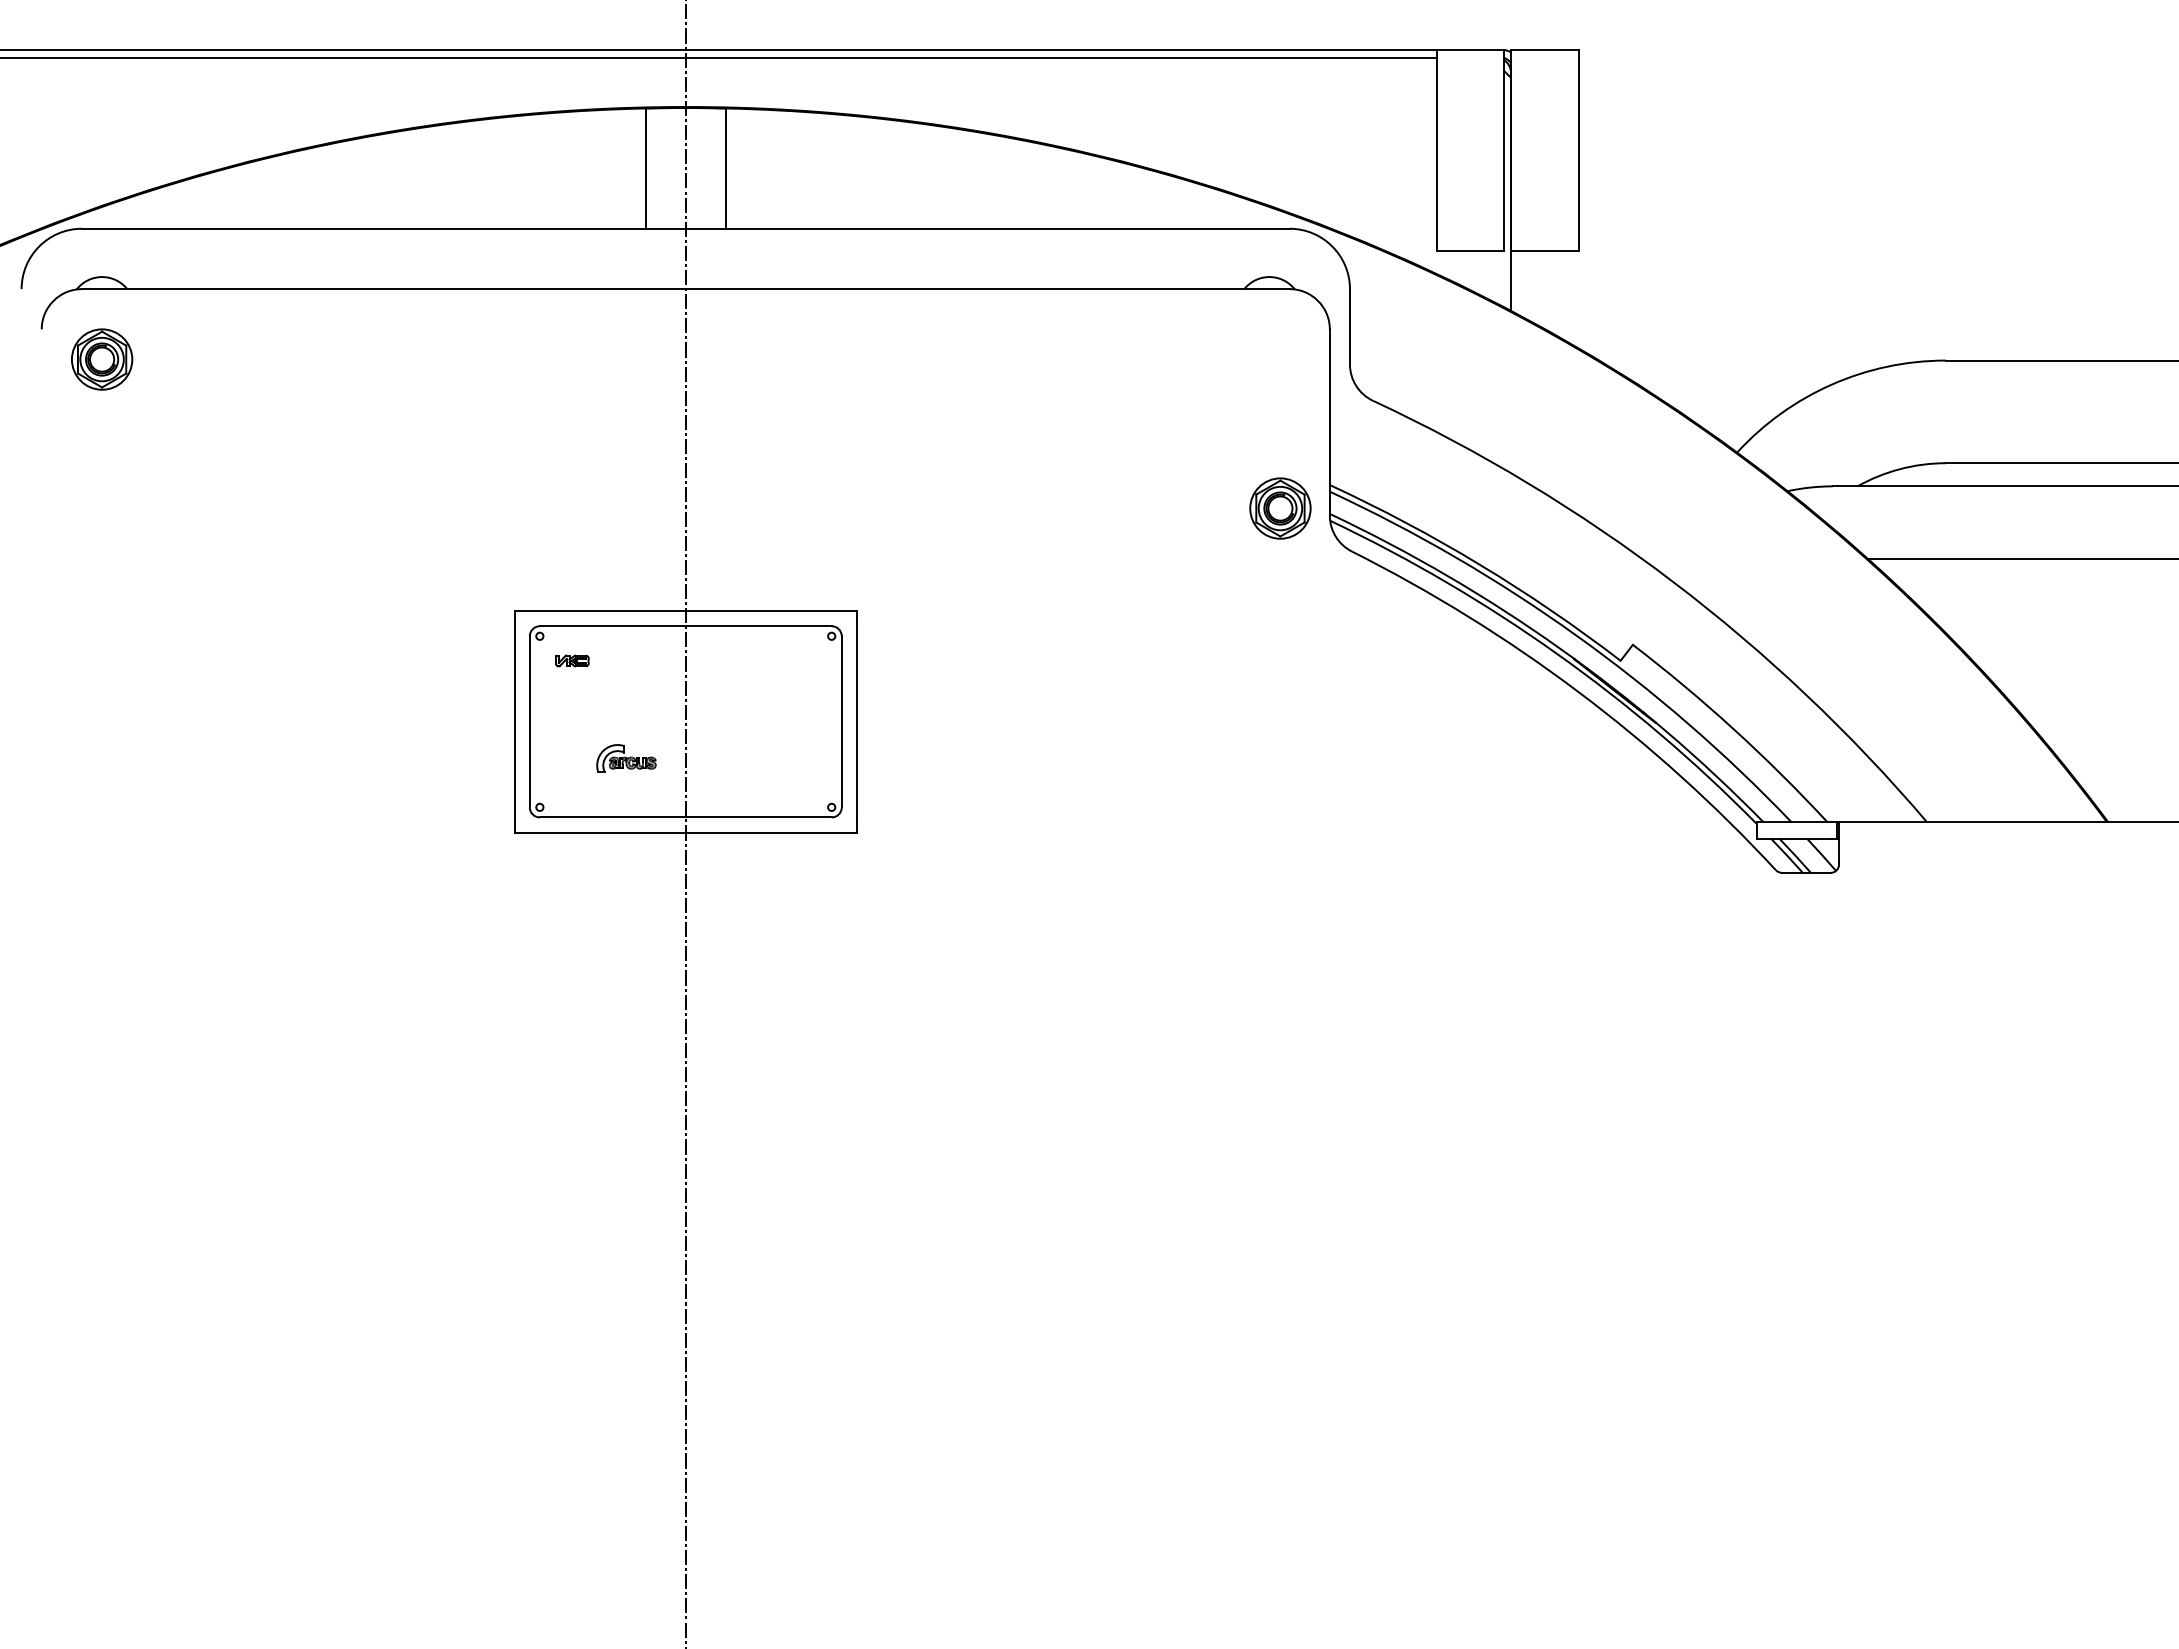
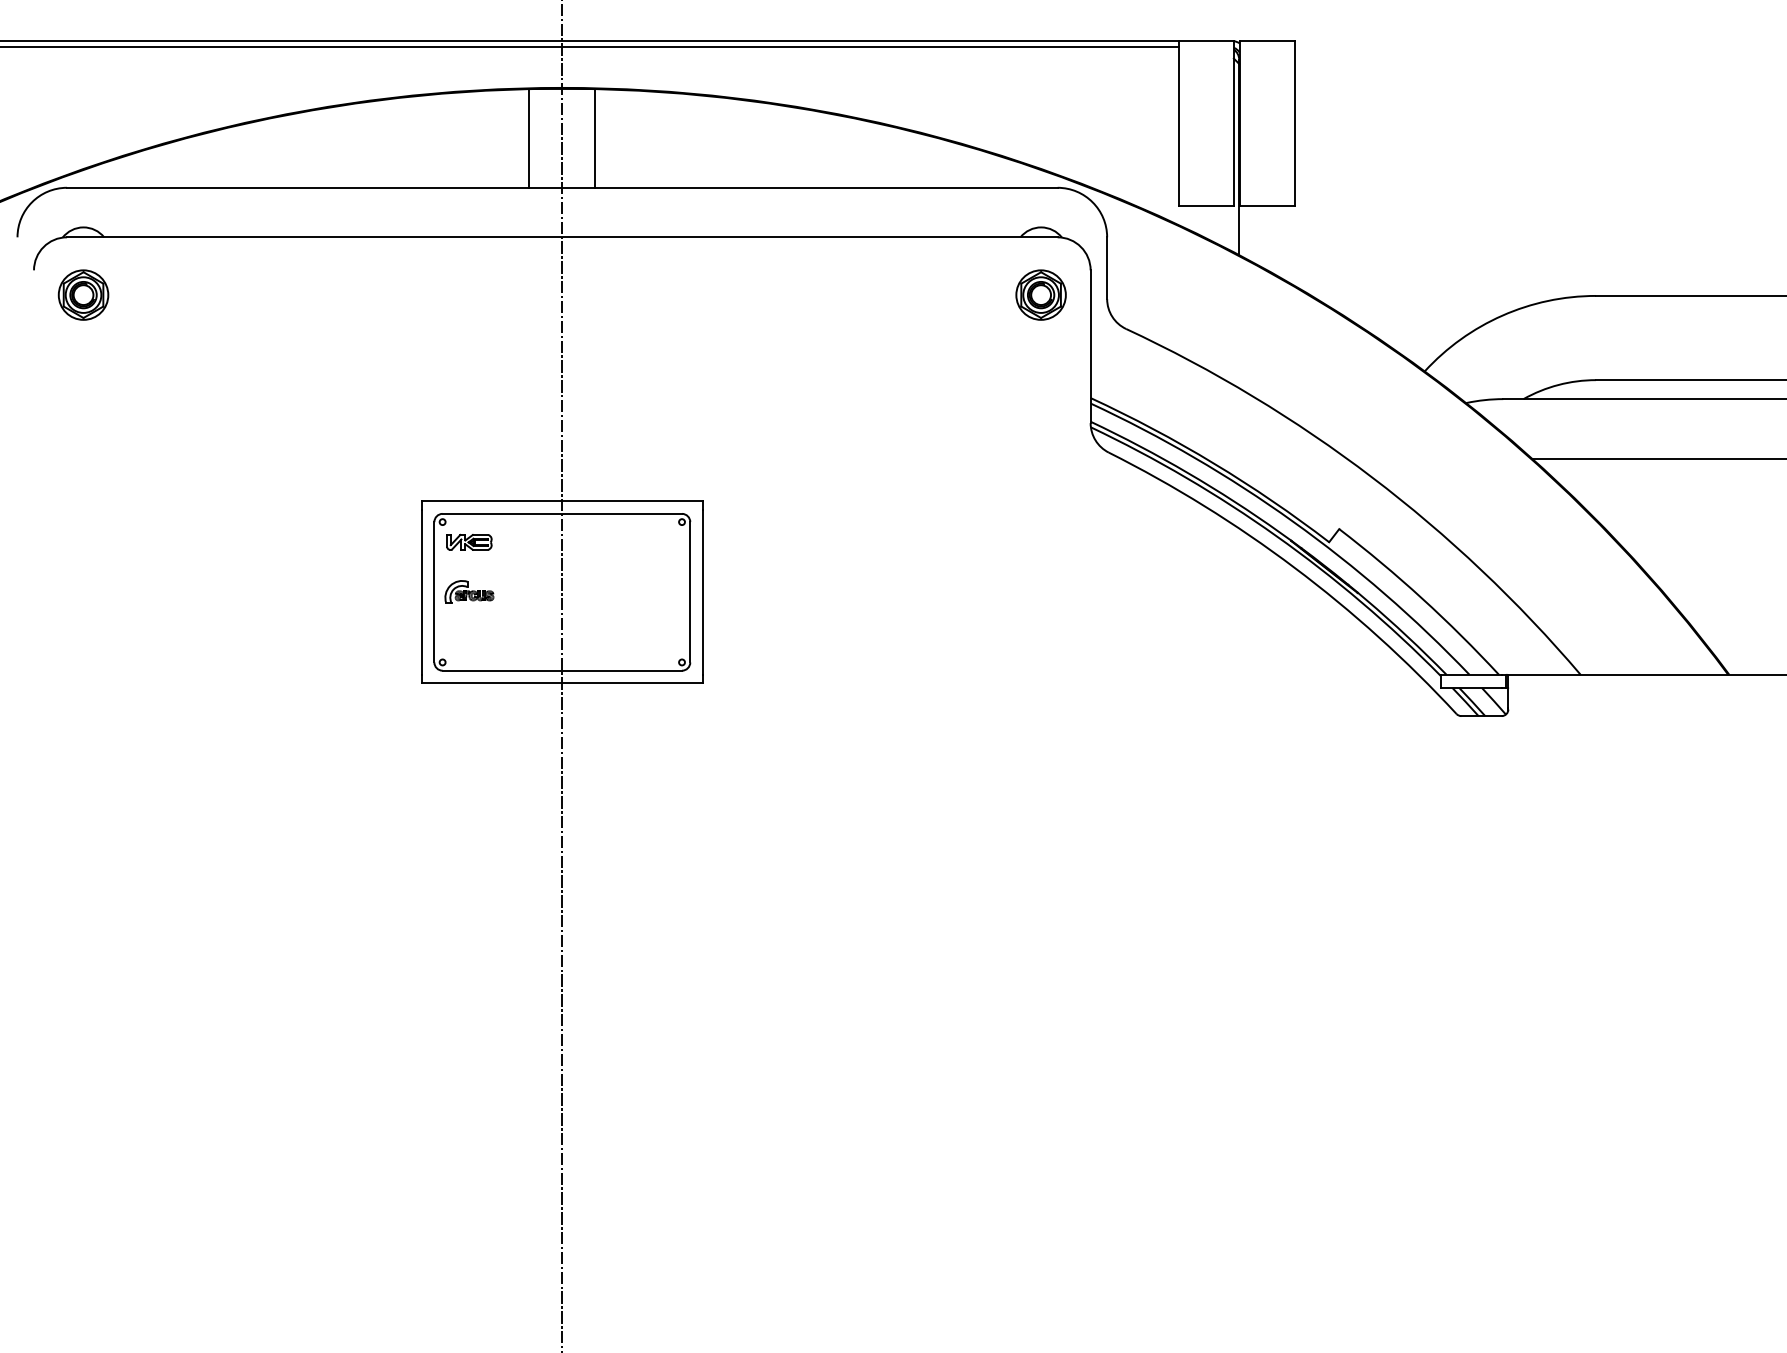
part: (1280, 508) -> (1041, 295), moved
part: (572, 660) -> (469, 541), size x1.67
part: (626, 758) -> (469, 592), moved

